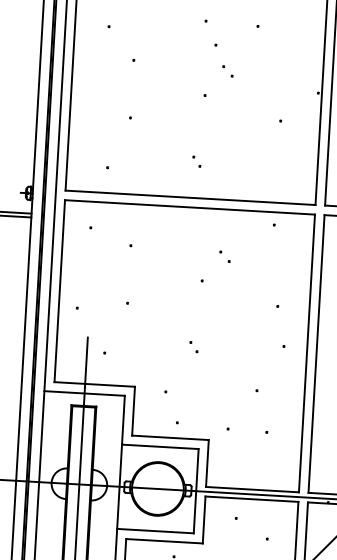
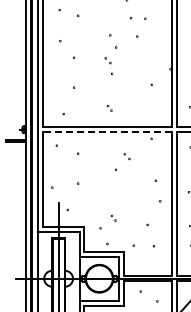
part: (226, 70) -> (107, 60), moved
line: (189, 208) -> (107, 132), solid -> dashed
part: (193, 345) -> (113, 217), moved

